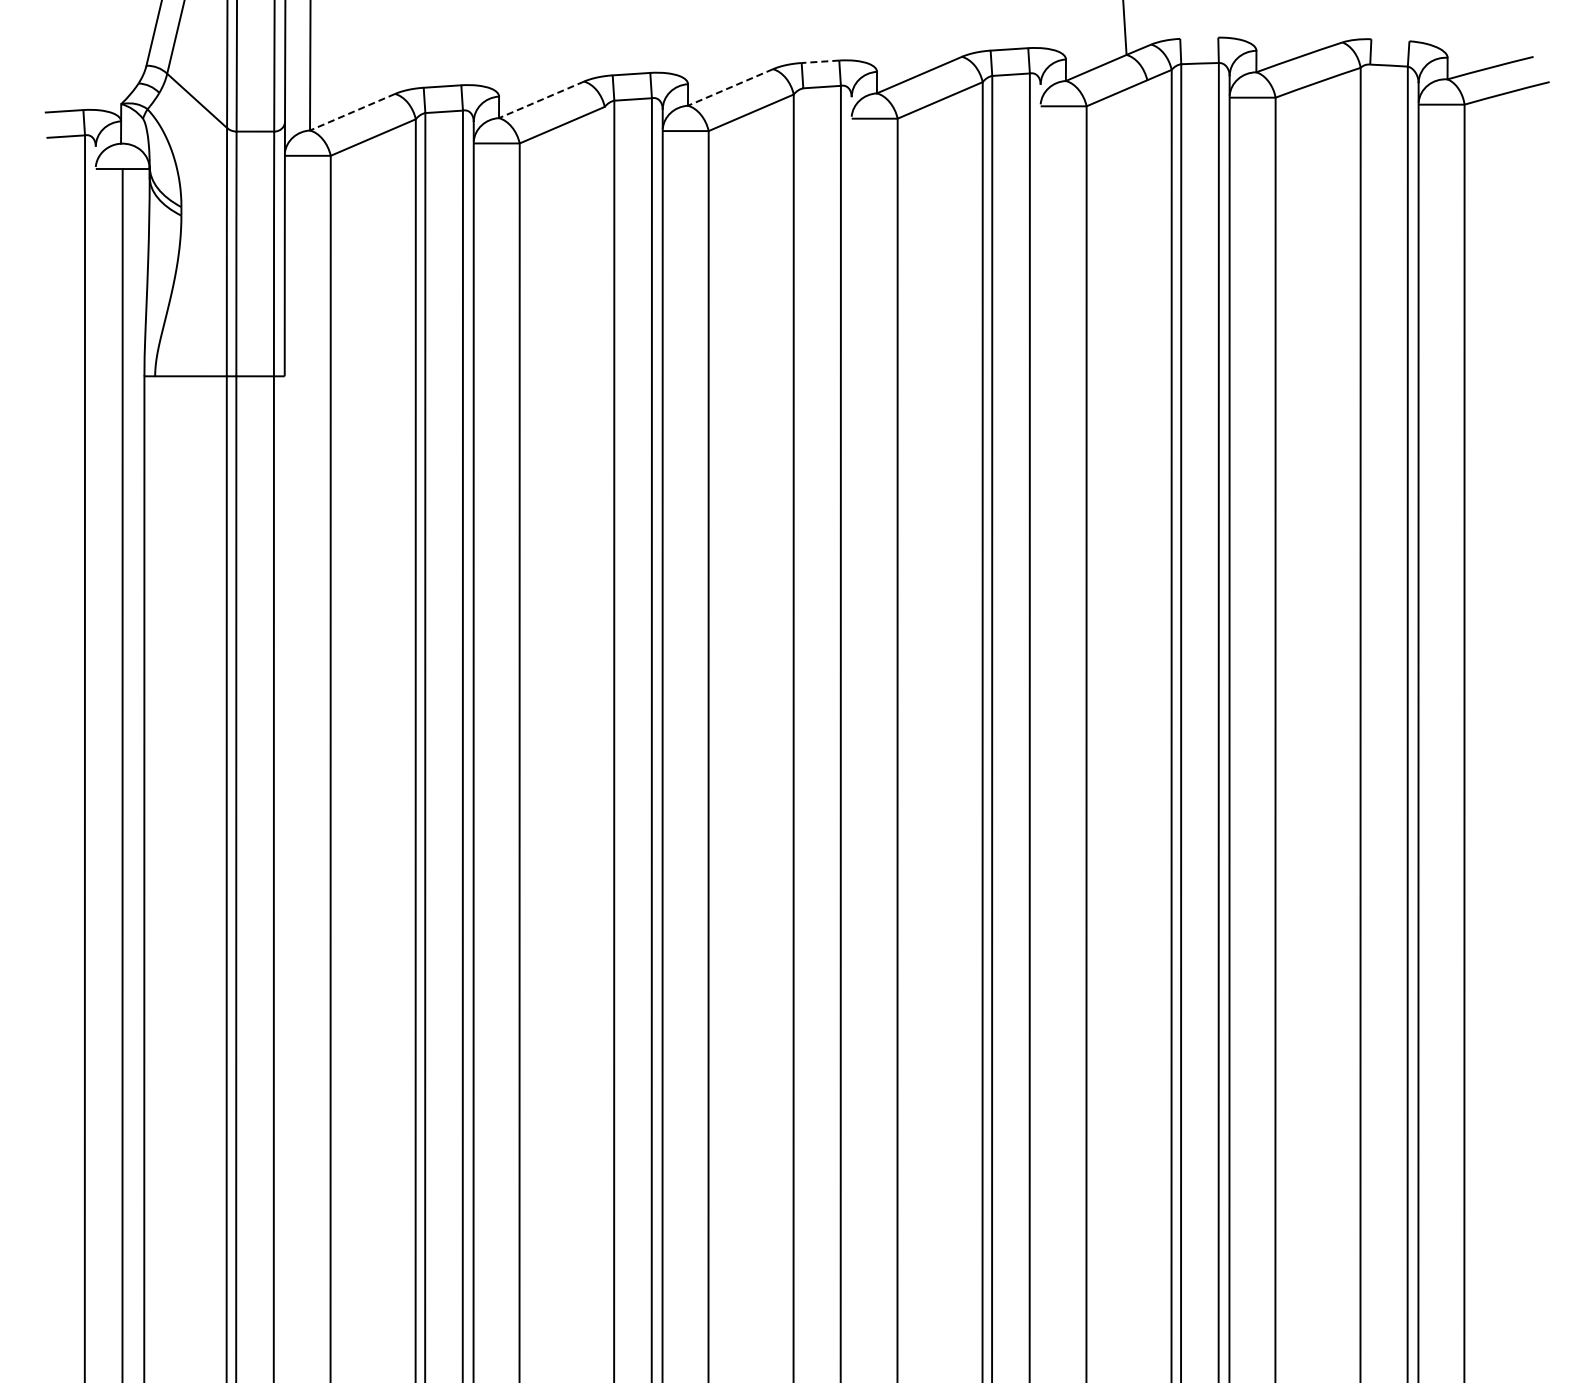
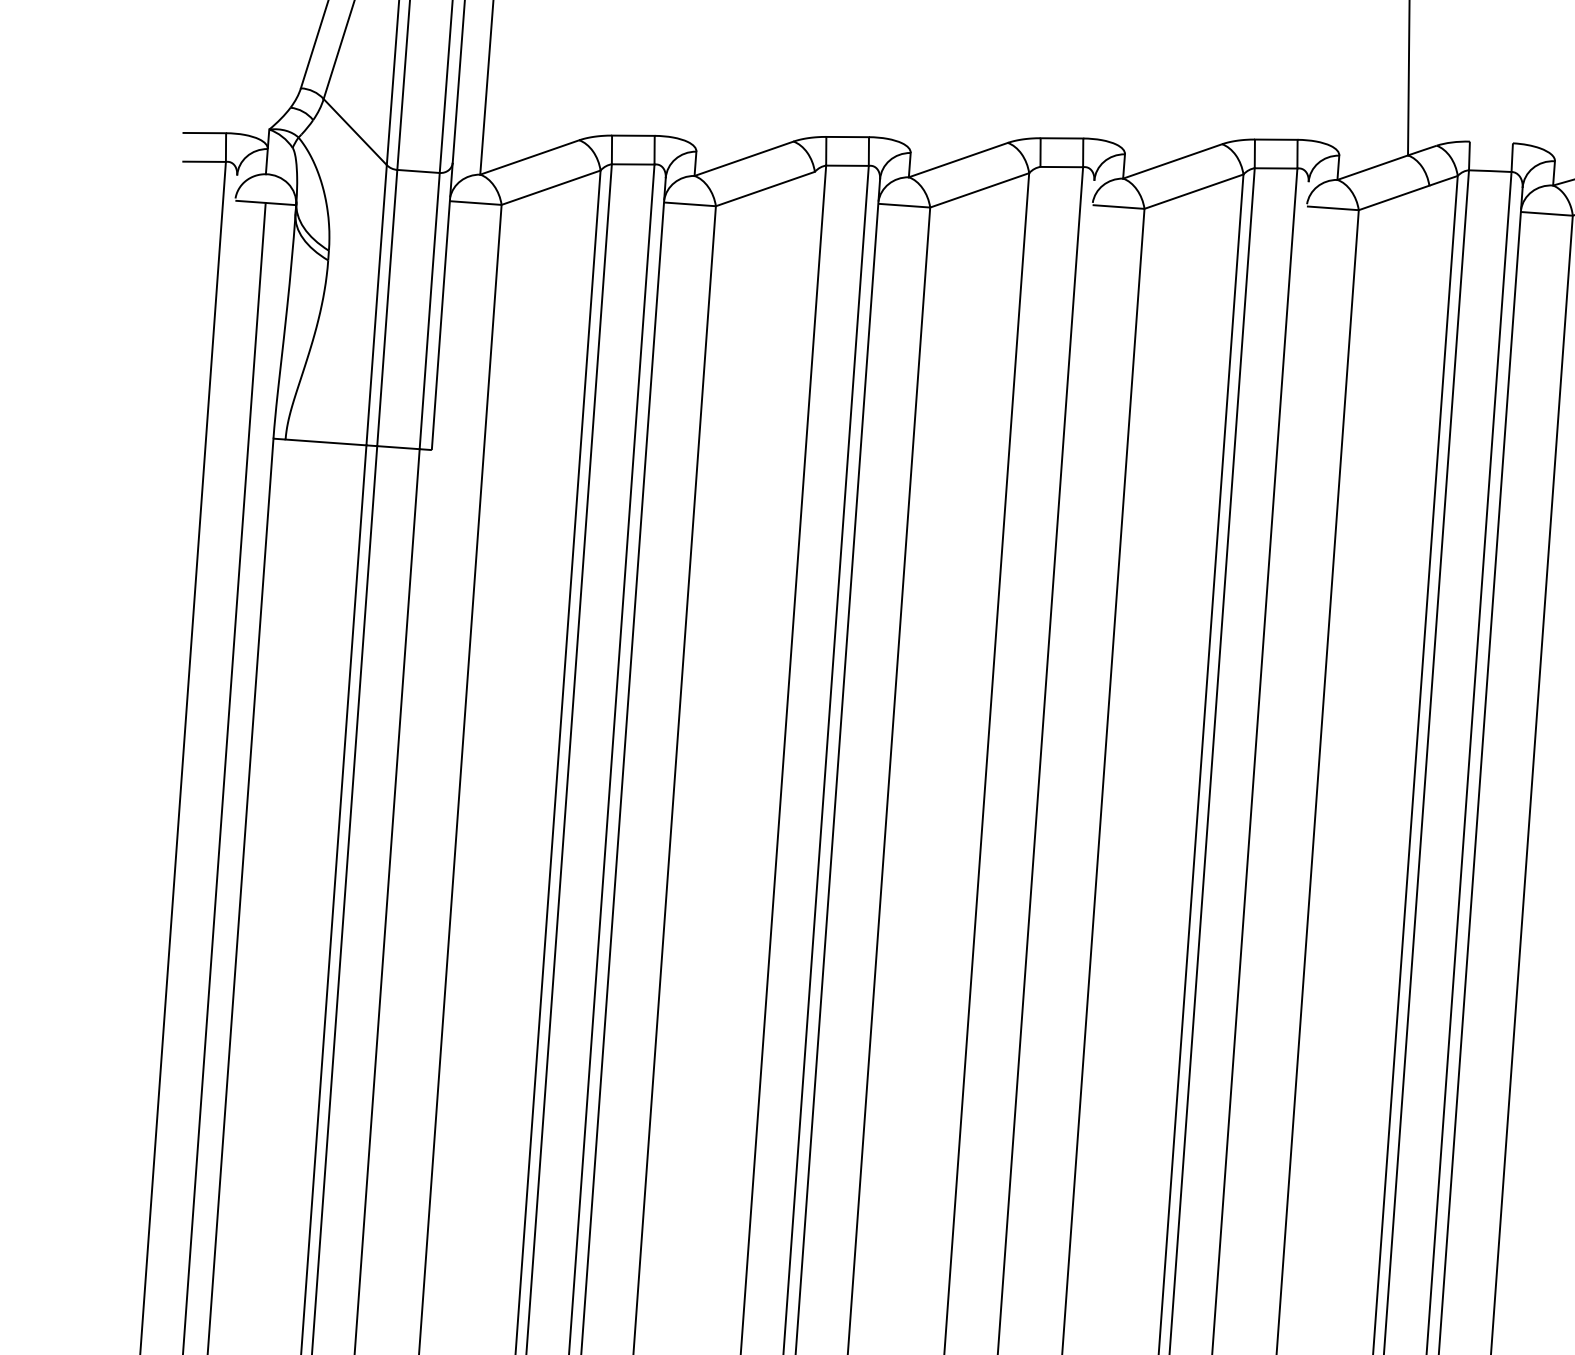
line: (820, 61) -> (1062, 138), dashed -> solid
line: (730, 87) -> (958, 160), dashed -> solid
line: (541, 100) -> (743, 159), dashed -> solid
line: (352, 112) -> (529, 157), dashed -> solid

